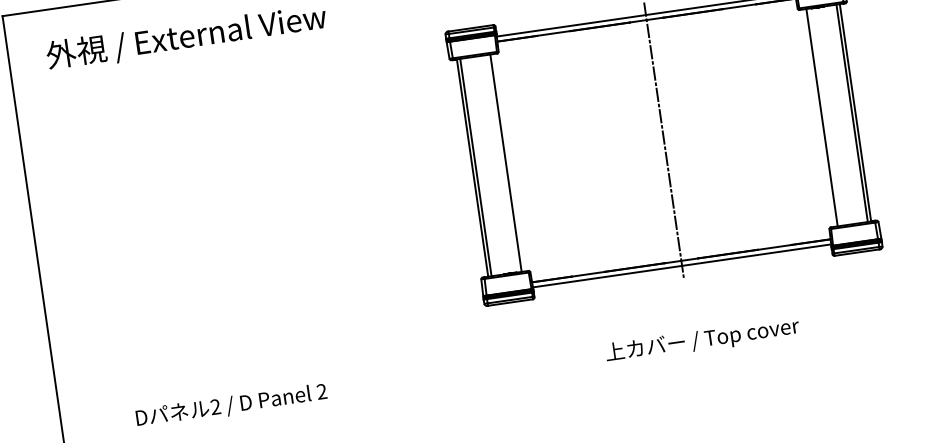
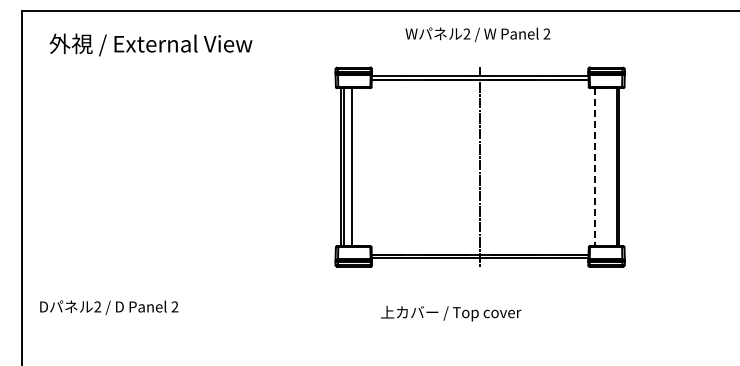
line: (821, 118) -> (594, 167), solid -> dashed
line: (506, 163) -> (352, 167), moved
text: (703, 340) -> (451, 313), moved
text: (231, 405) -> (109, 307), moved

